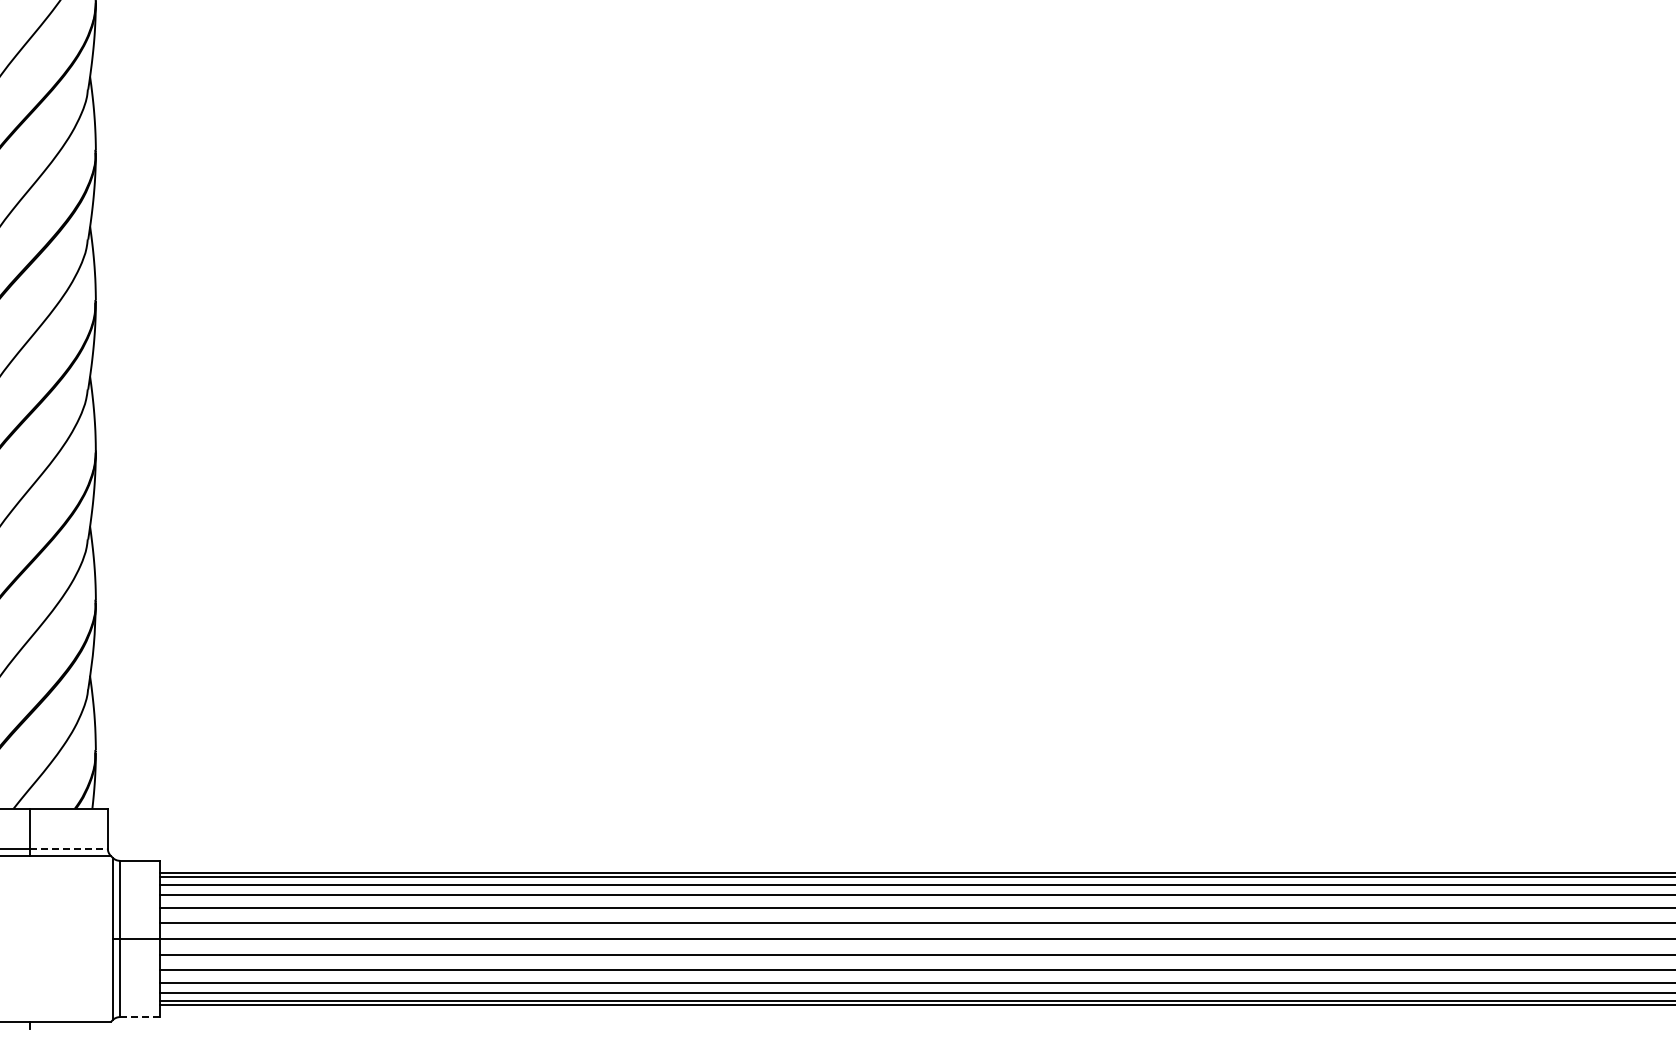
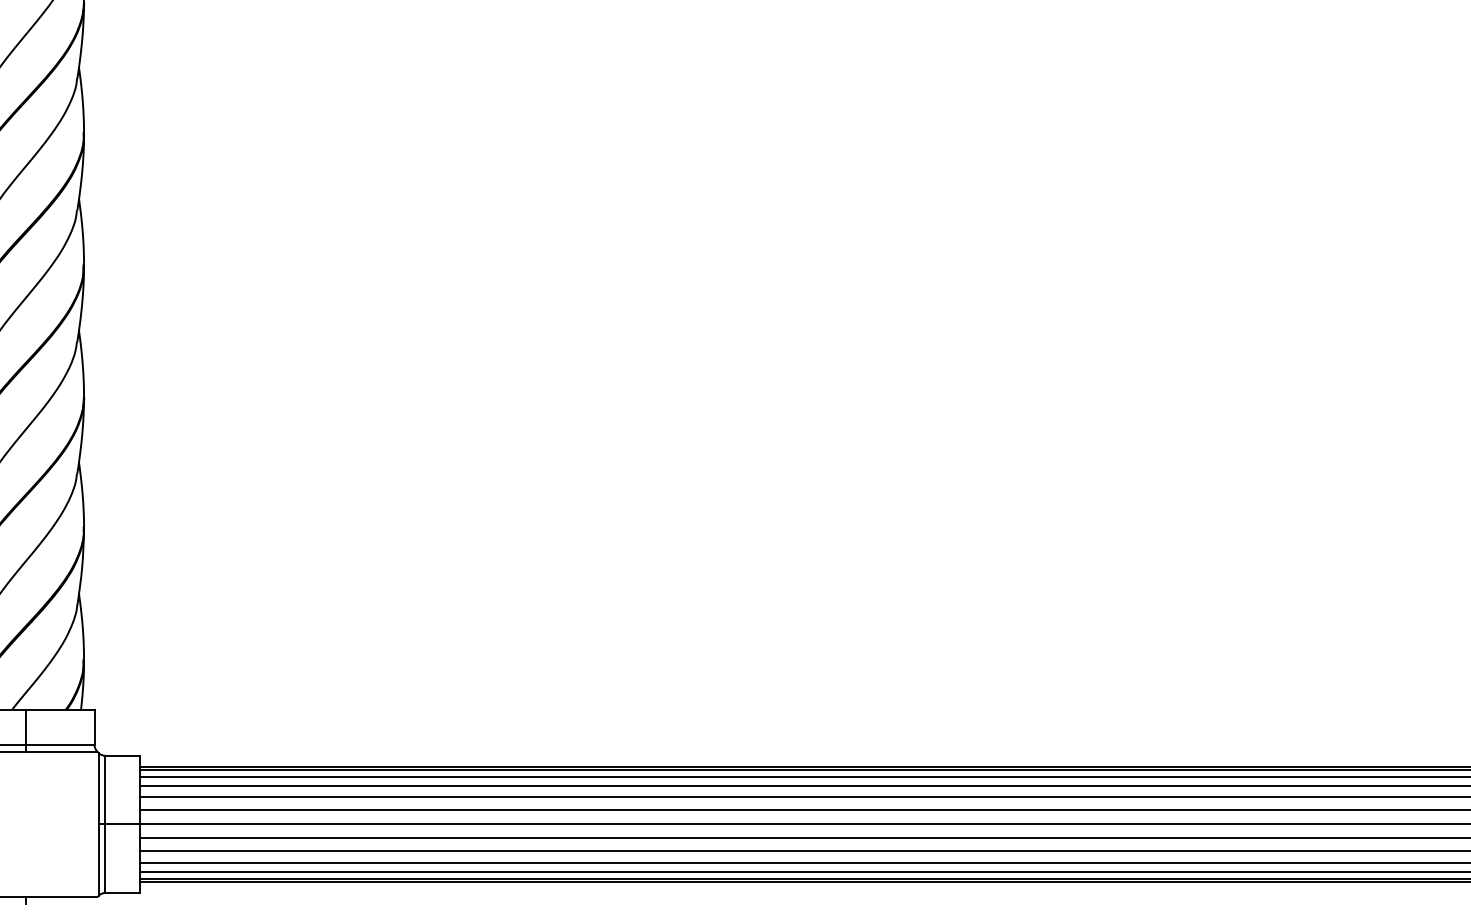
line: (69, 848) -> (60, 744), dashed -> solid
line: (140, 1017) -> (123, 893), dashed -> solid

